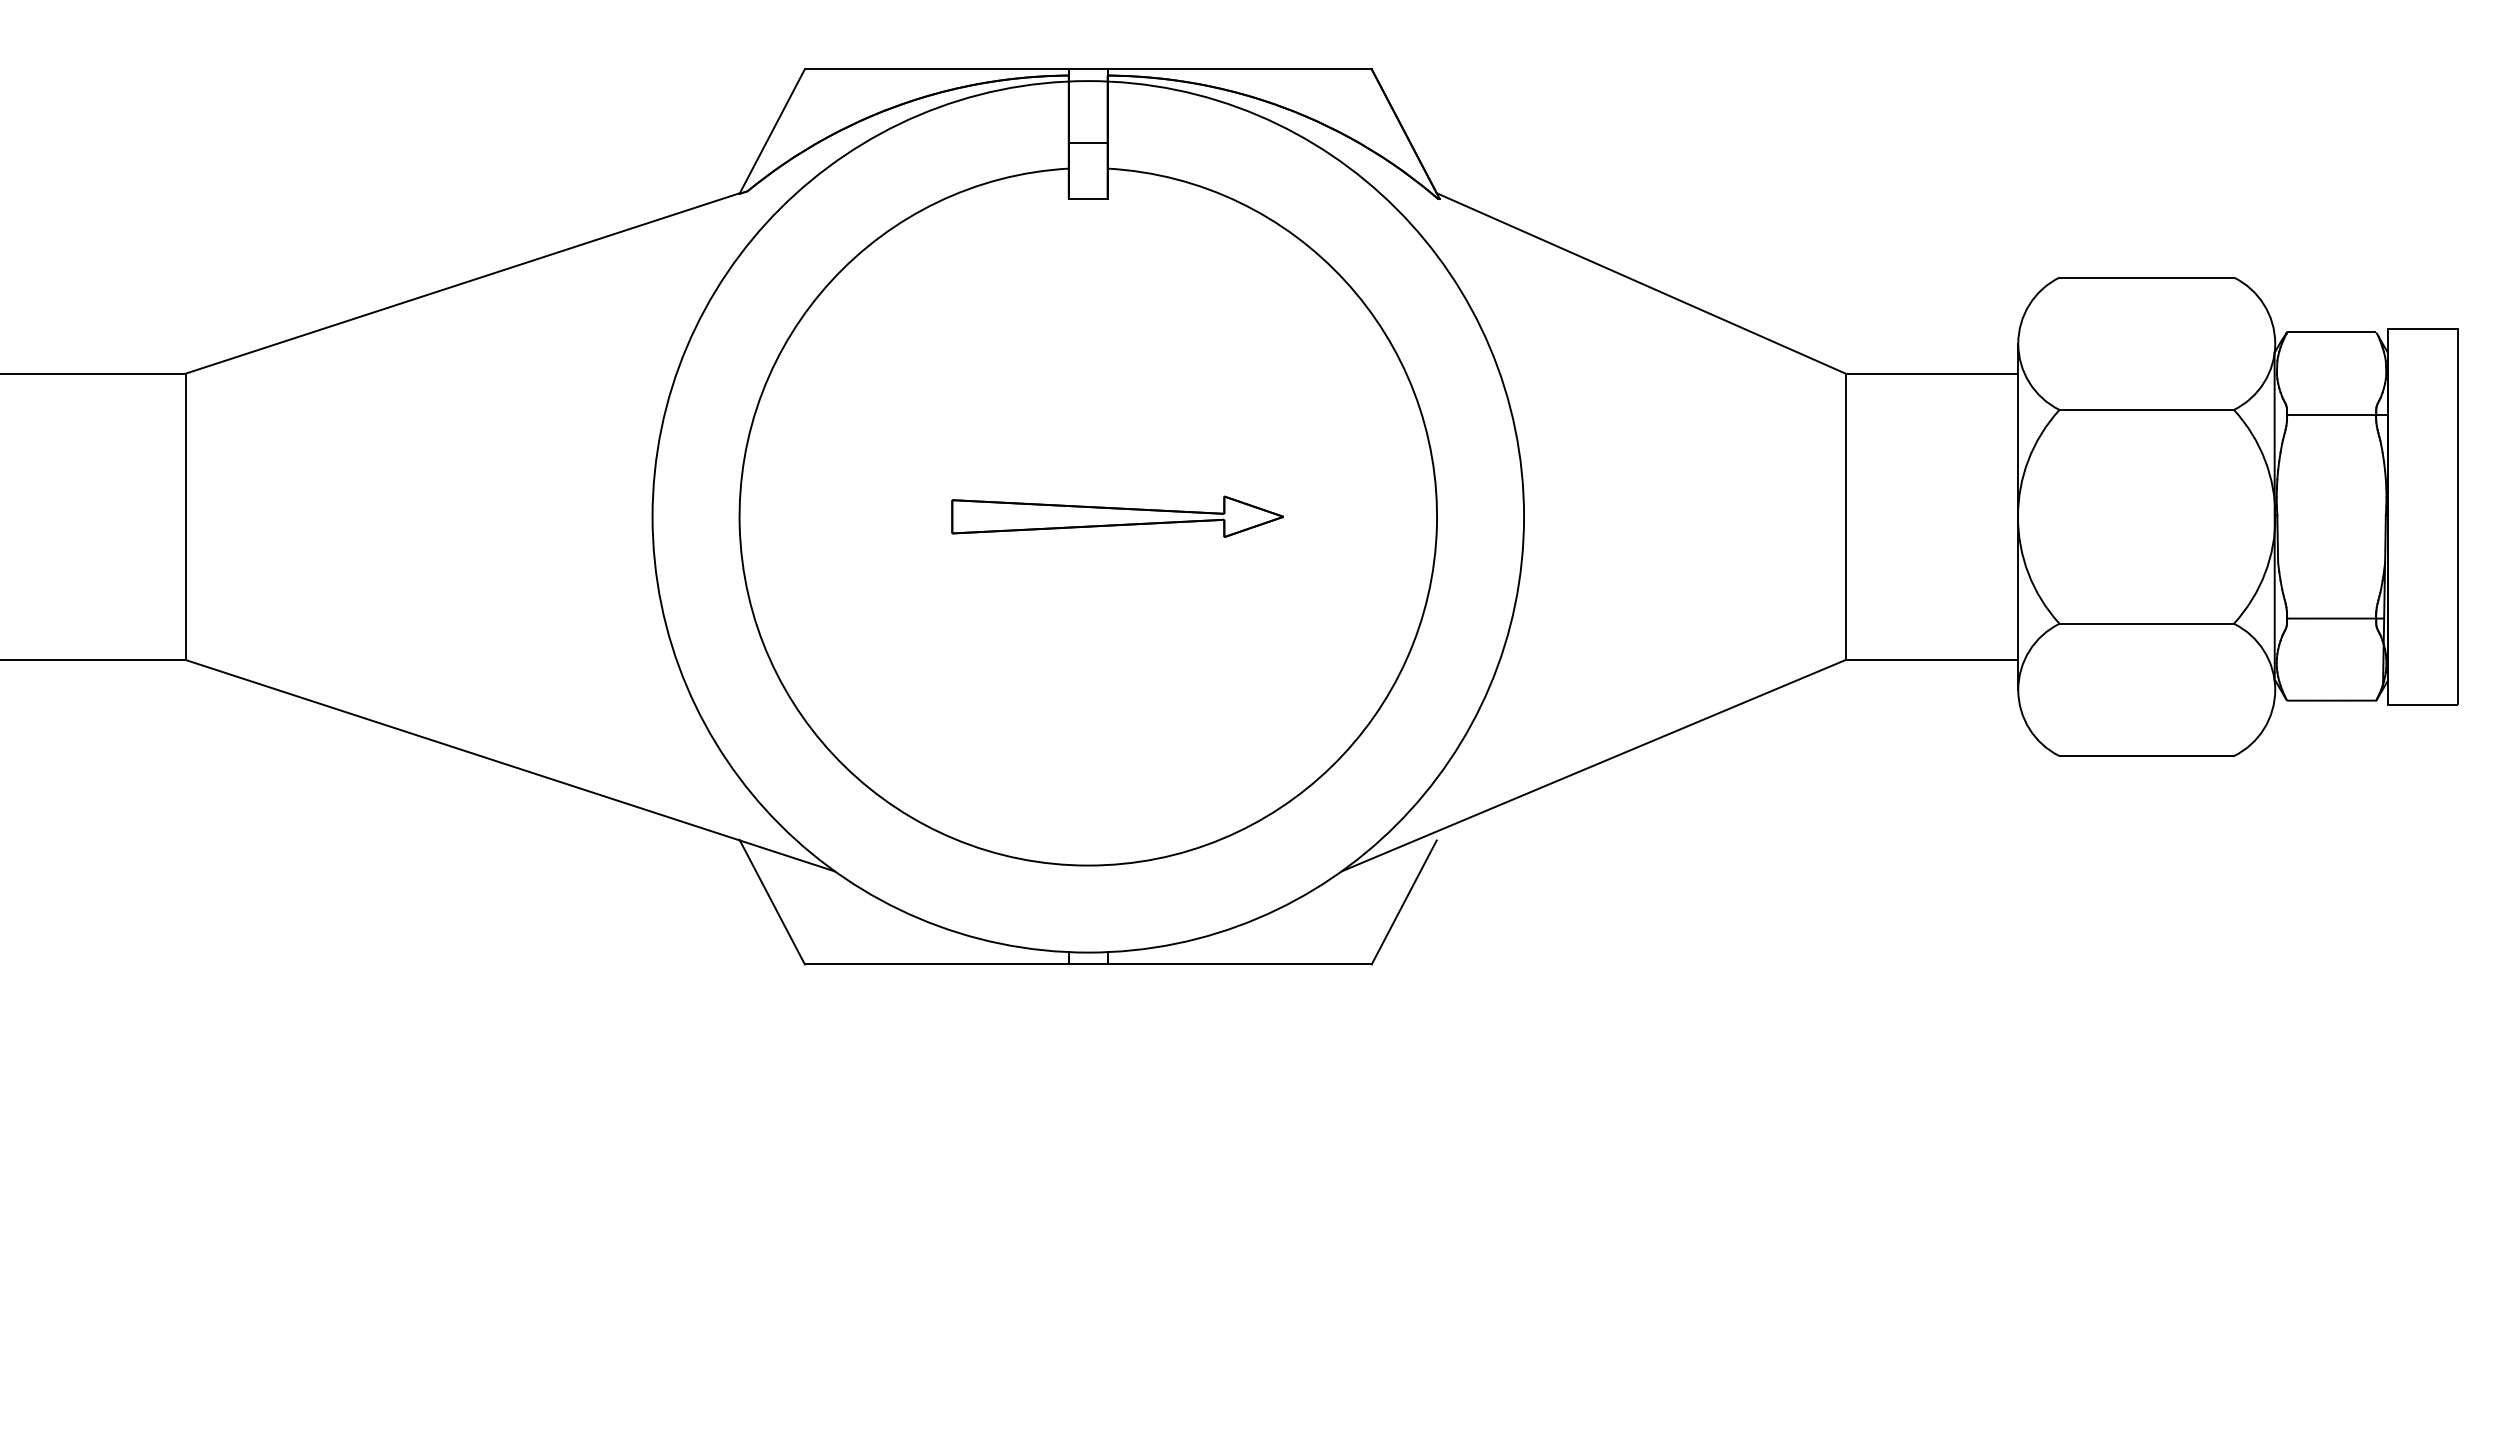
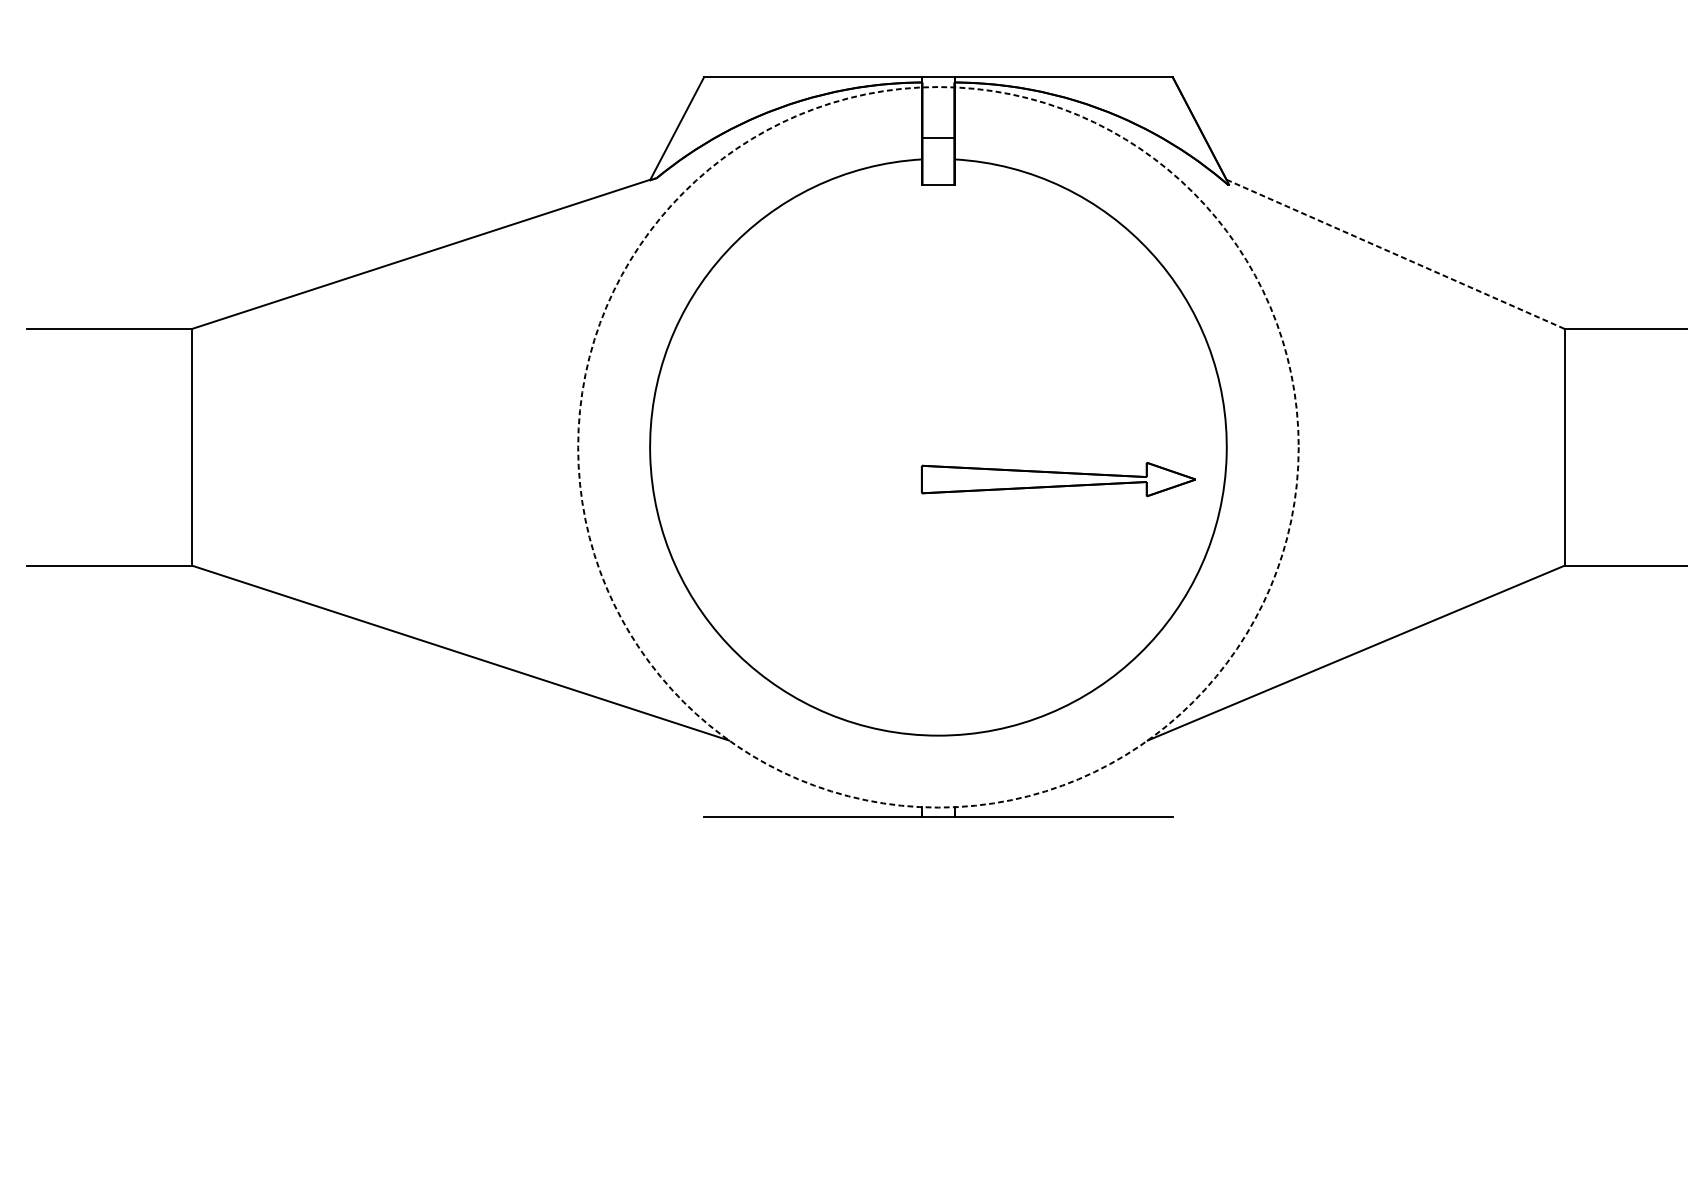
line: (1640, 283) -> (1394, 254), solid -> dashed
circle: (1088, 516) -> (938, 447), solid -> dashed
part: (1117, 516) -> (1058, 479), moved
line: (771, 901) -> (676, 765), removed
line: (1403, 902) -> (1199, 766), removed

